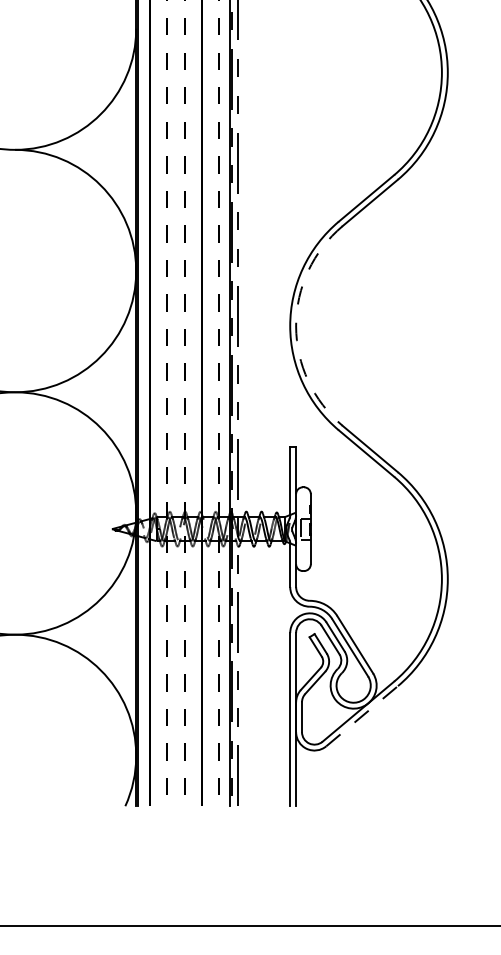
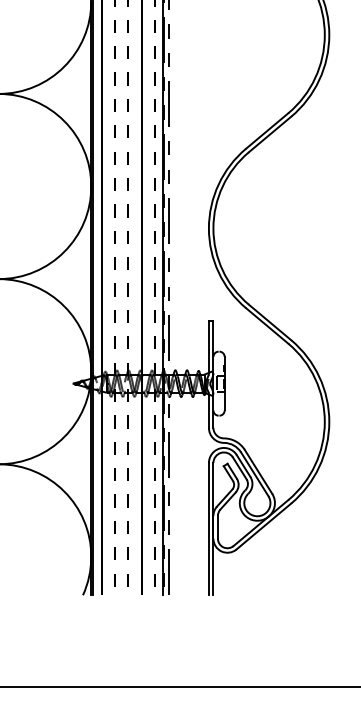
arc: (296, 325) -> (213, 228), dashed -> solid
line: (362, 716) -> (264, 526), dashed -> solid

